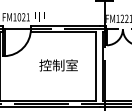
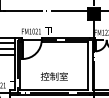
text: (57, 65) -> (53, 76), moved

